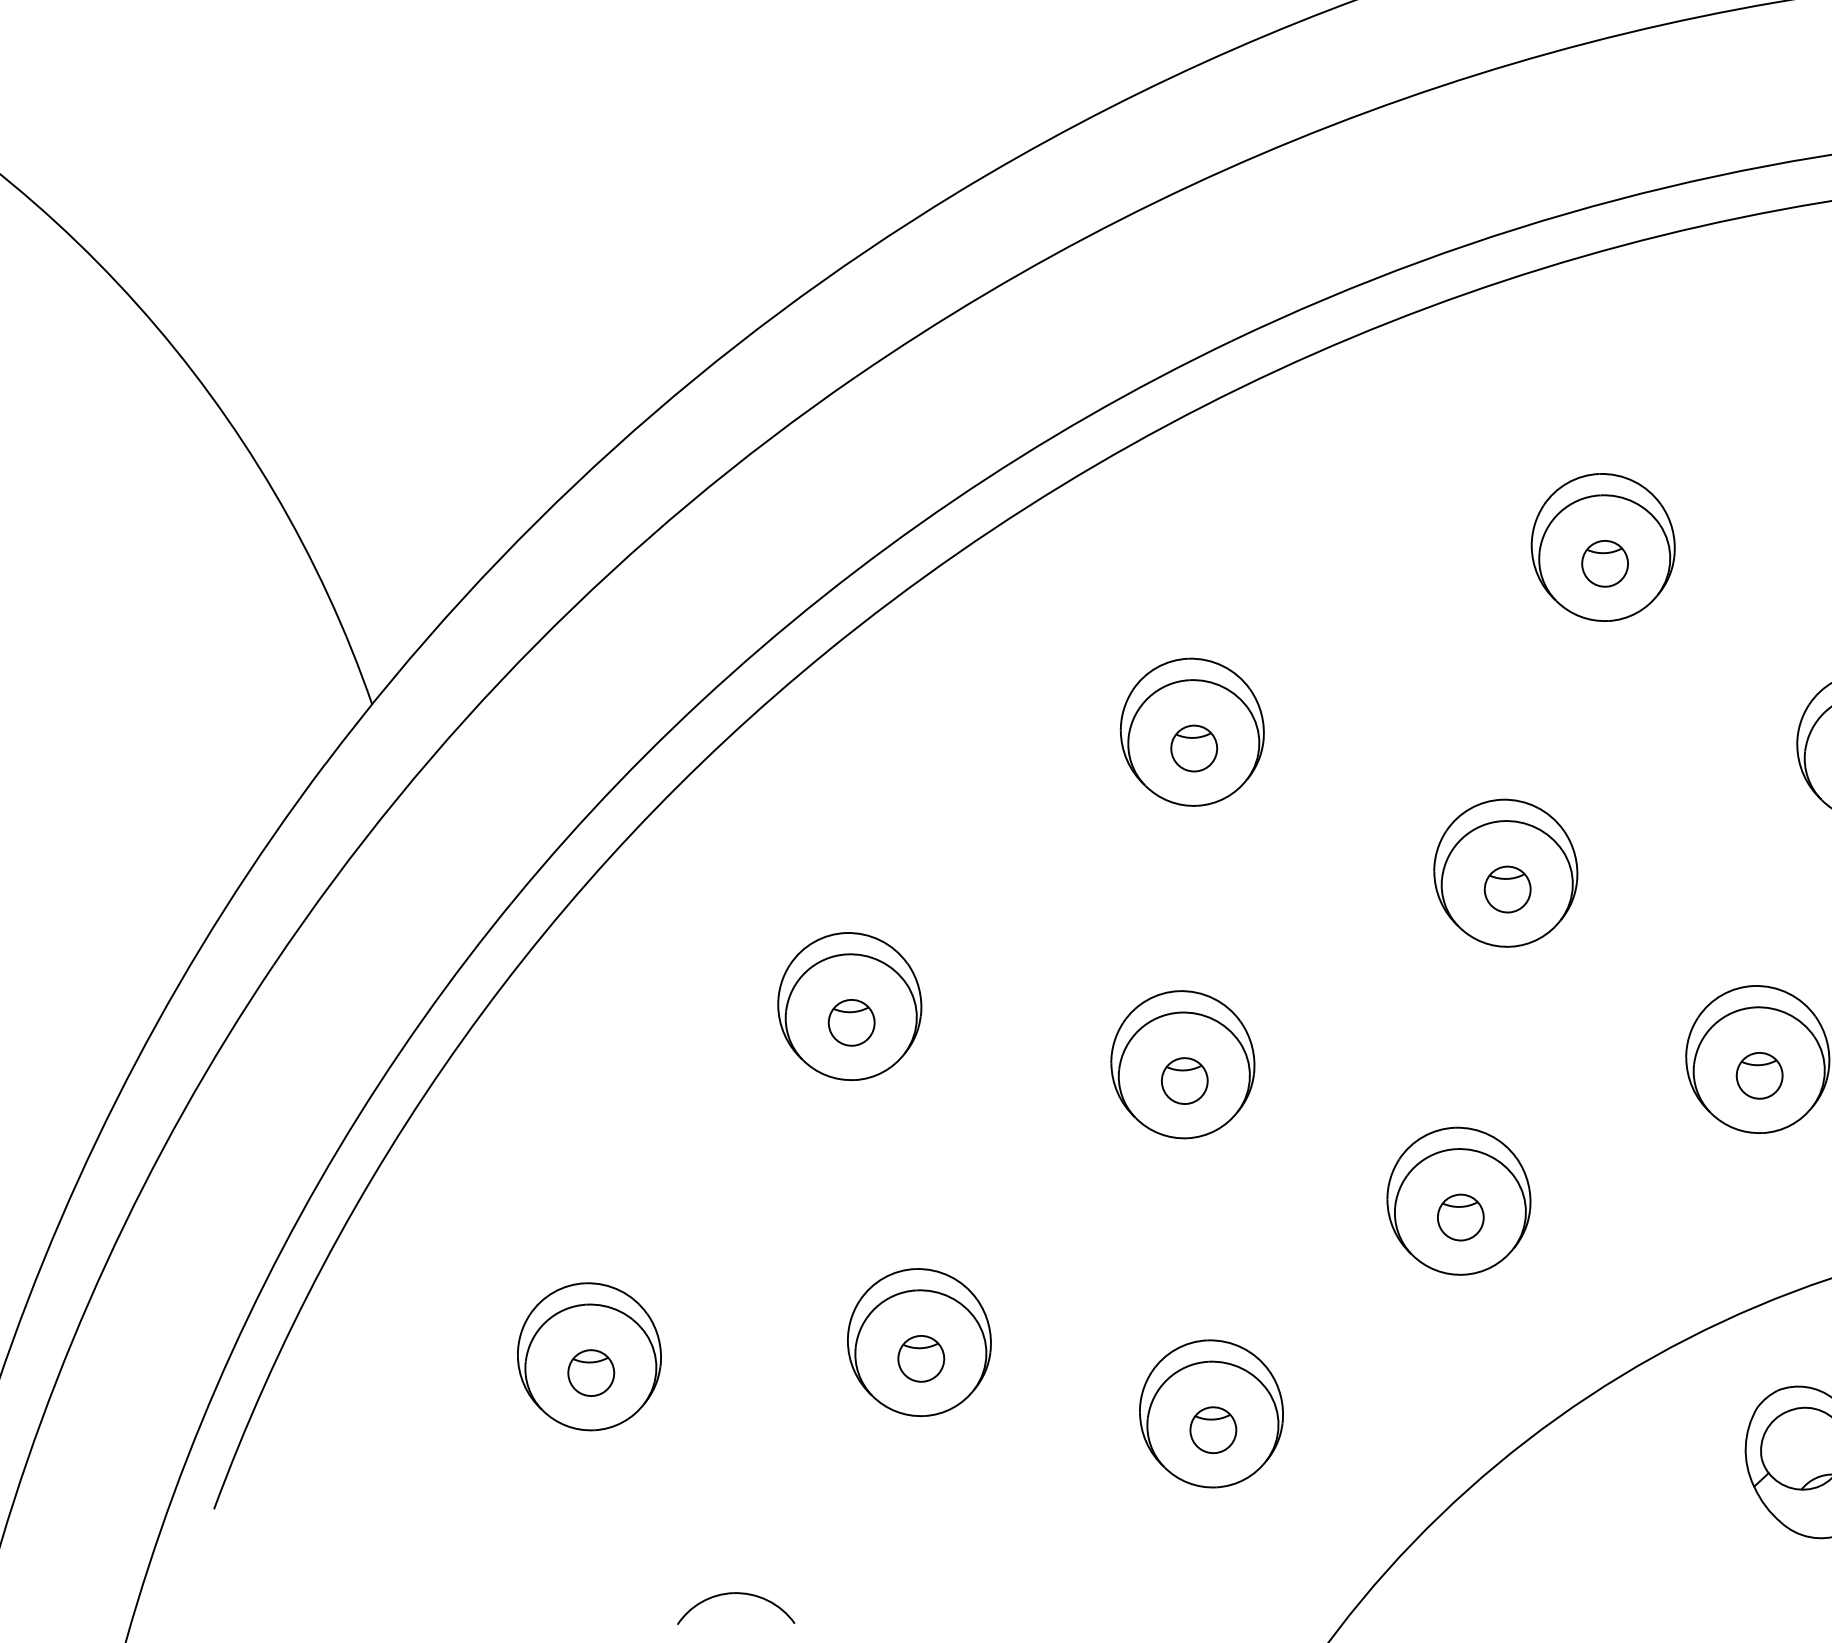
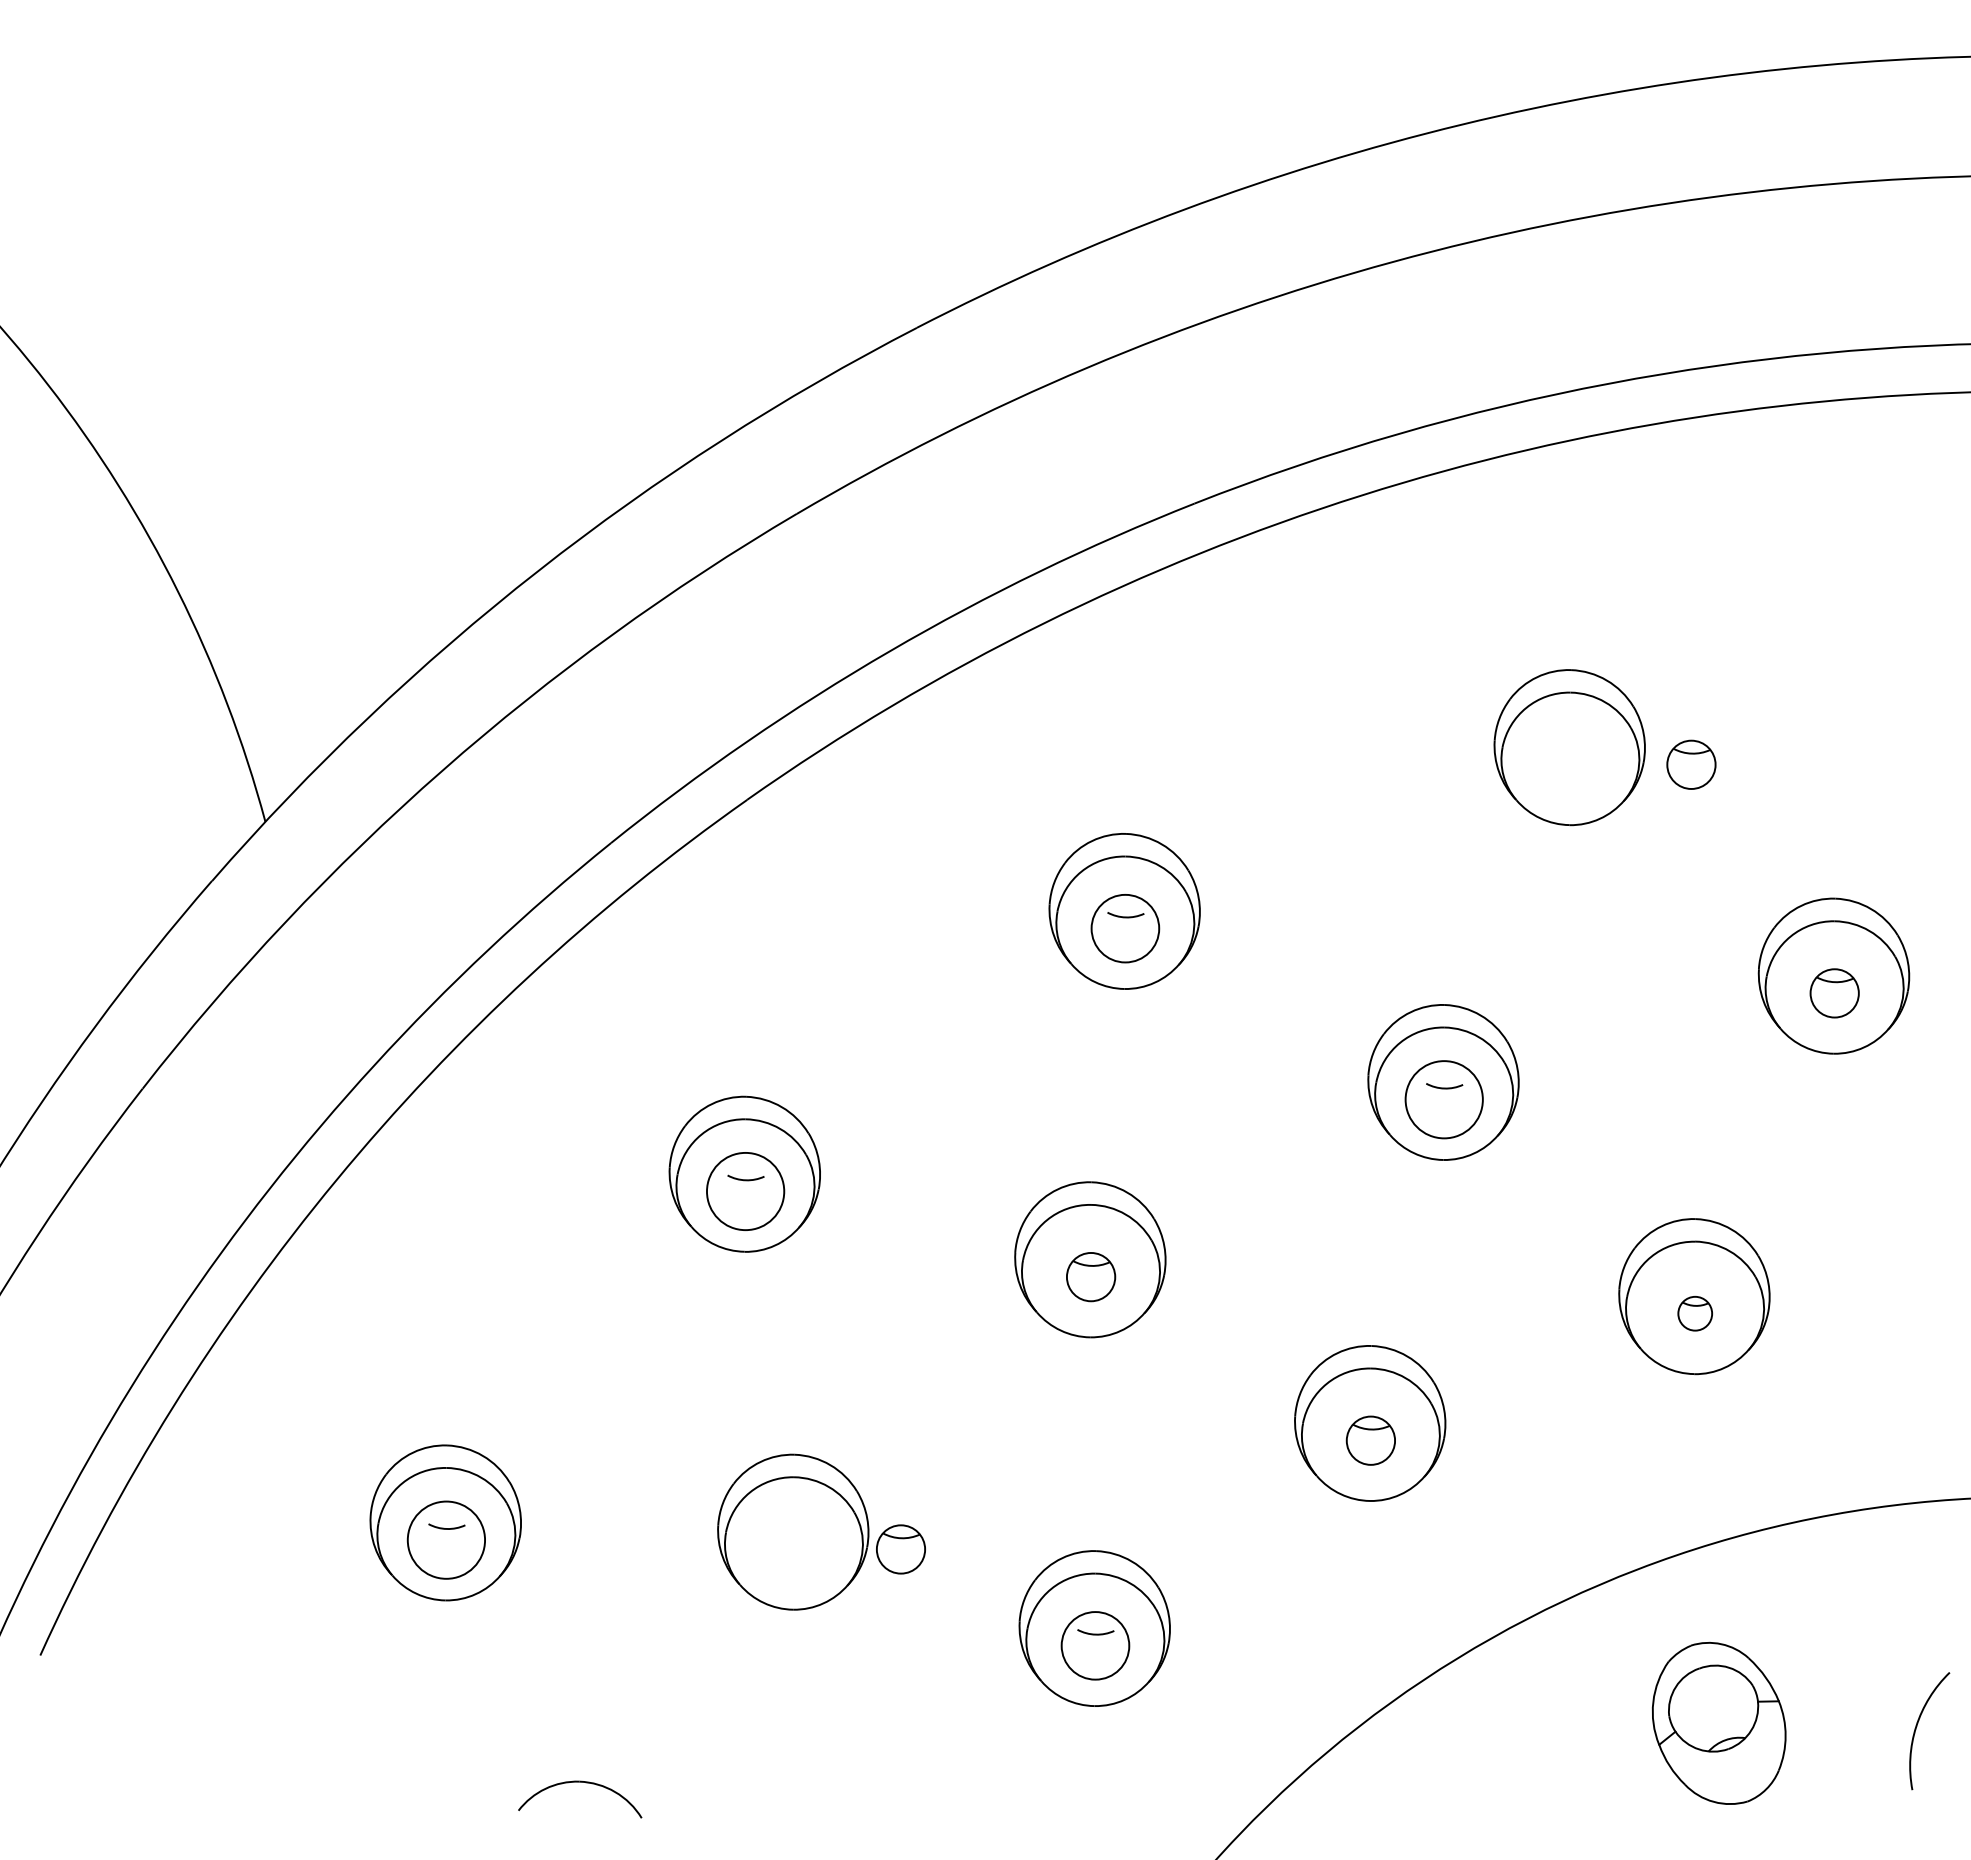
part: (1605, 563) -> (1691, 764), moved
circle: (1194, 748) -> (1125, 928), size x1.4
circle: (1507, 889) -> (1444, 1099), size x1.6
circle: (851, 1022) -> (745, 1191), size x1.6
part: (1759, 1075) -> (1695, 1313), size x0.7
part: (920, 1358) -> (900, 1549), moved
circle: (591, 1373) -> (446, 1540), size x1.6
circle: (1213, 1429) -> (1095, 1645), size x1.4

